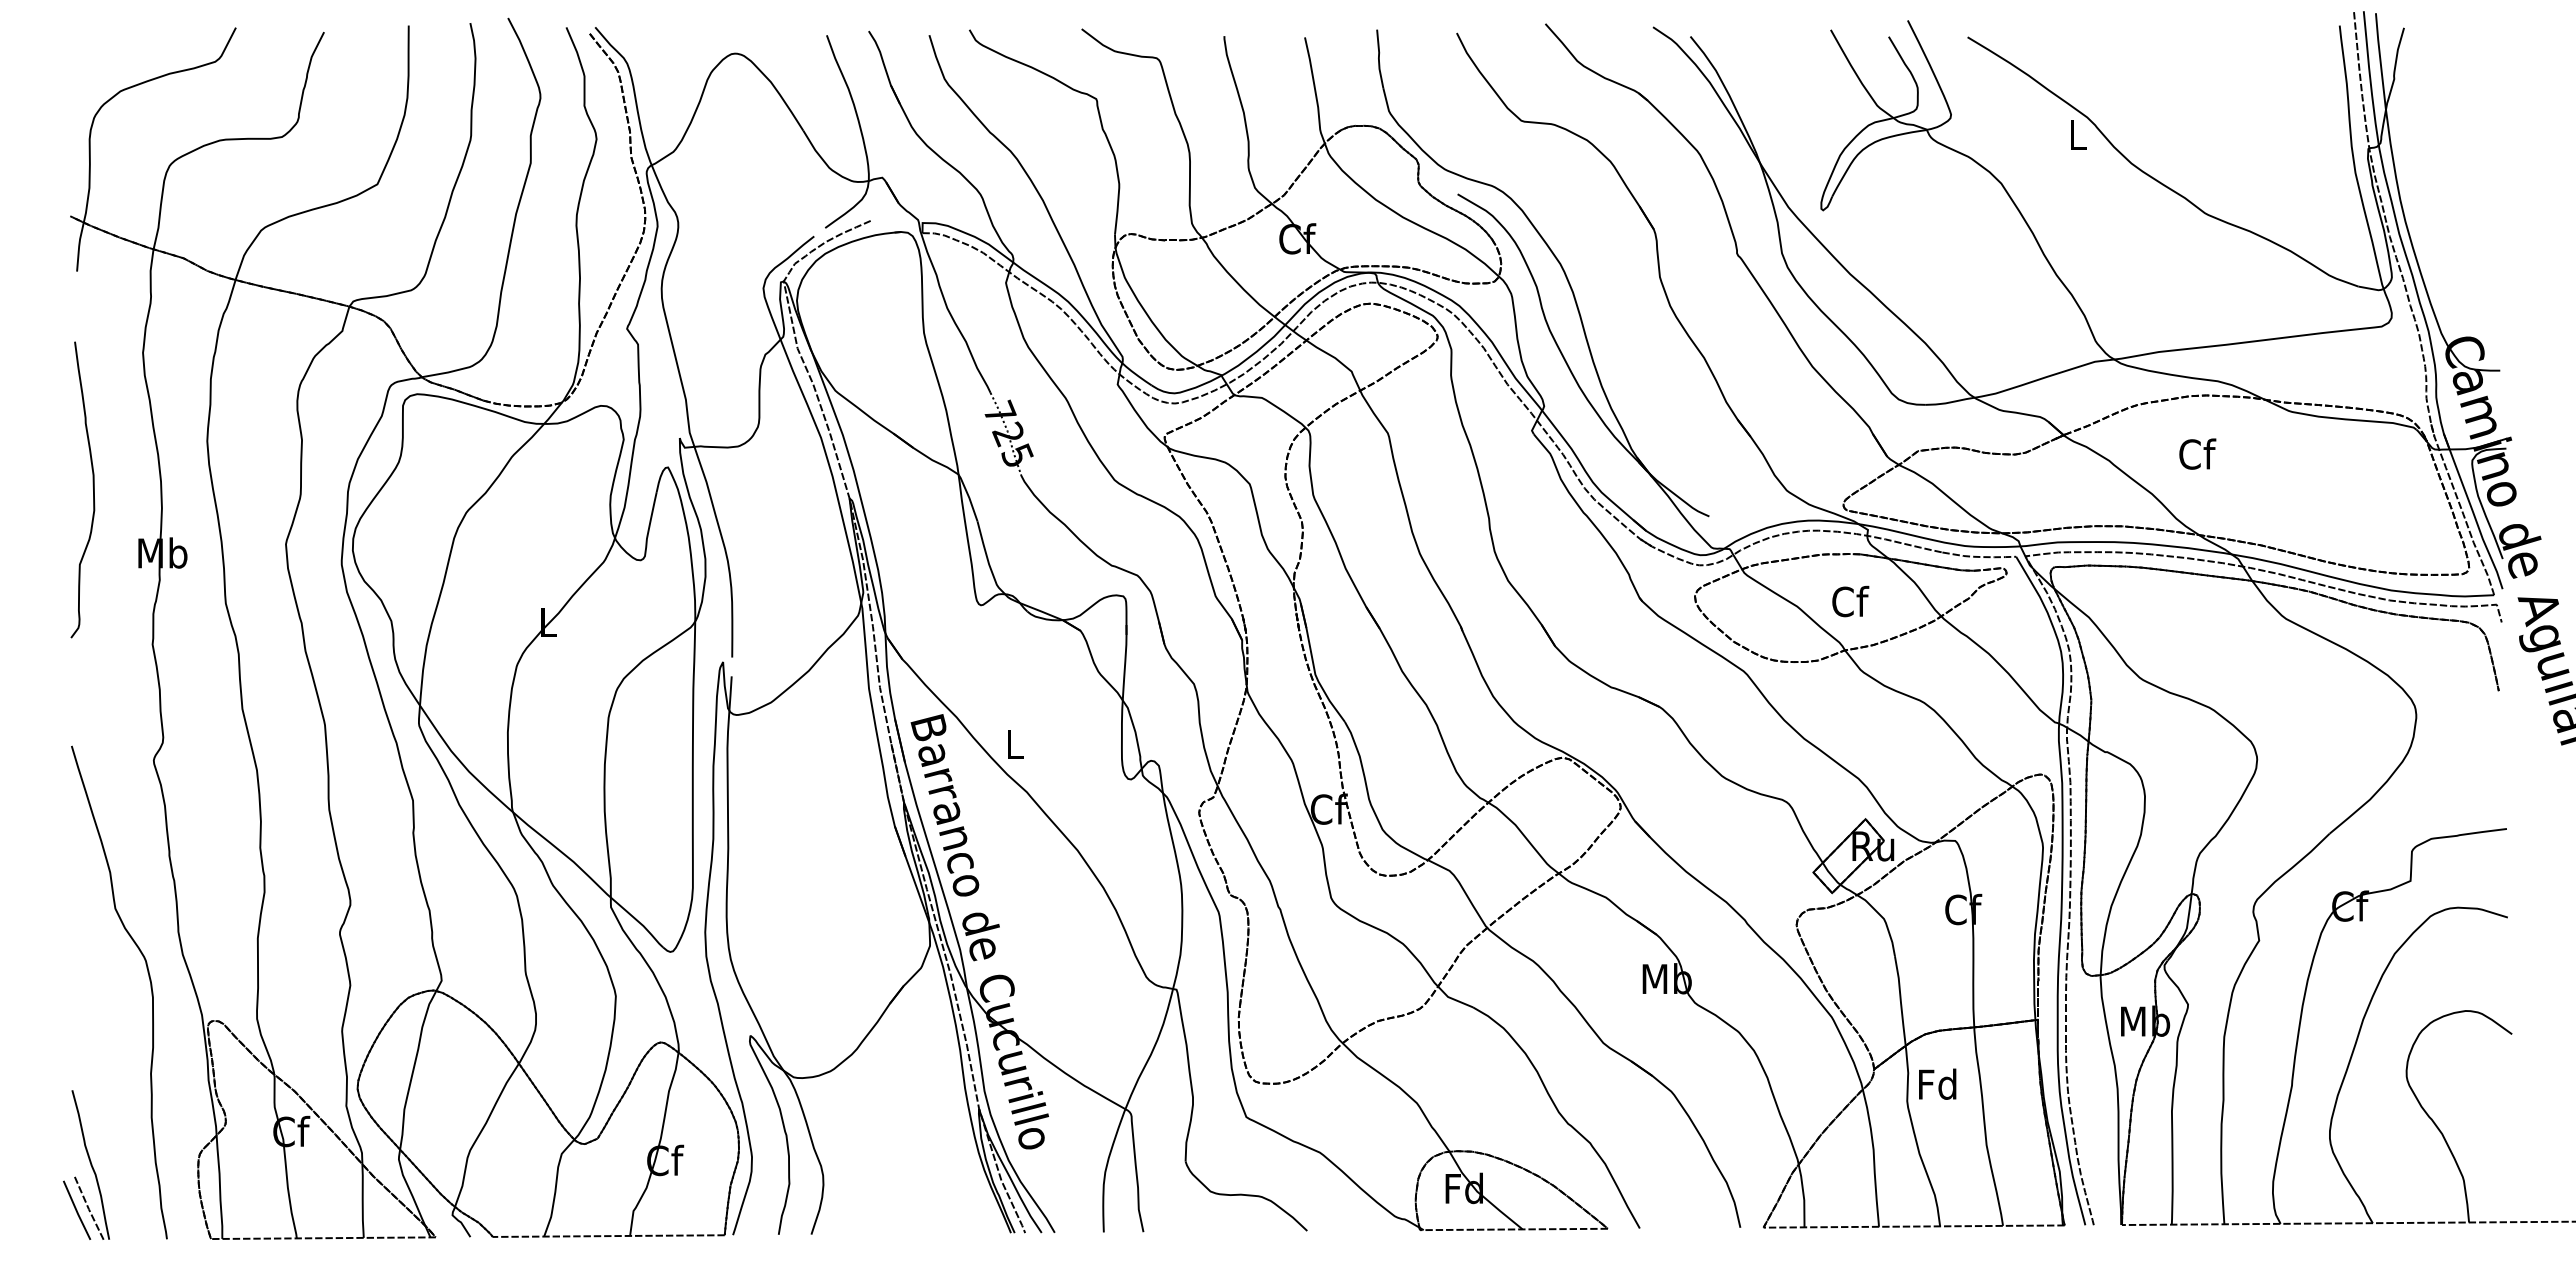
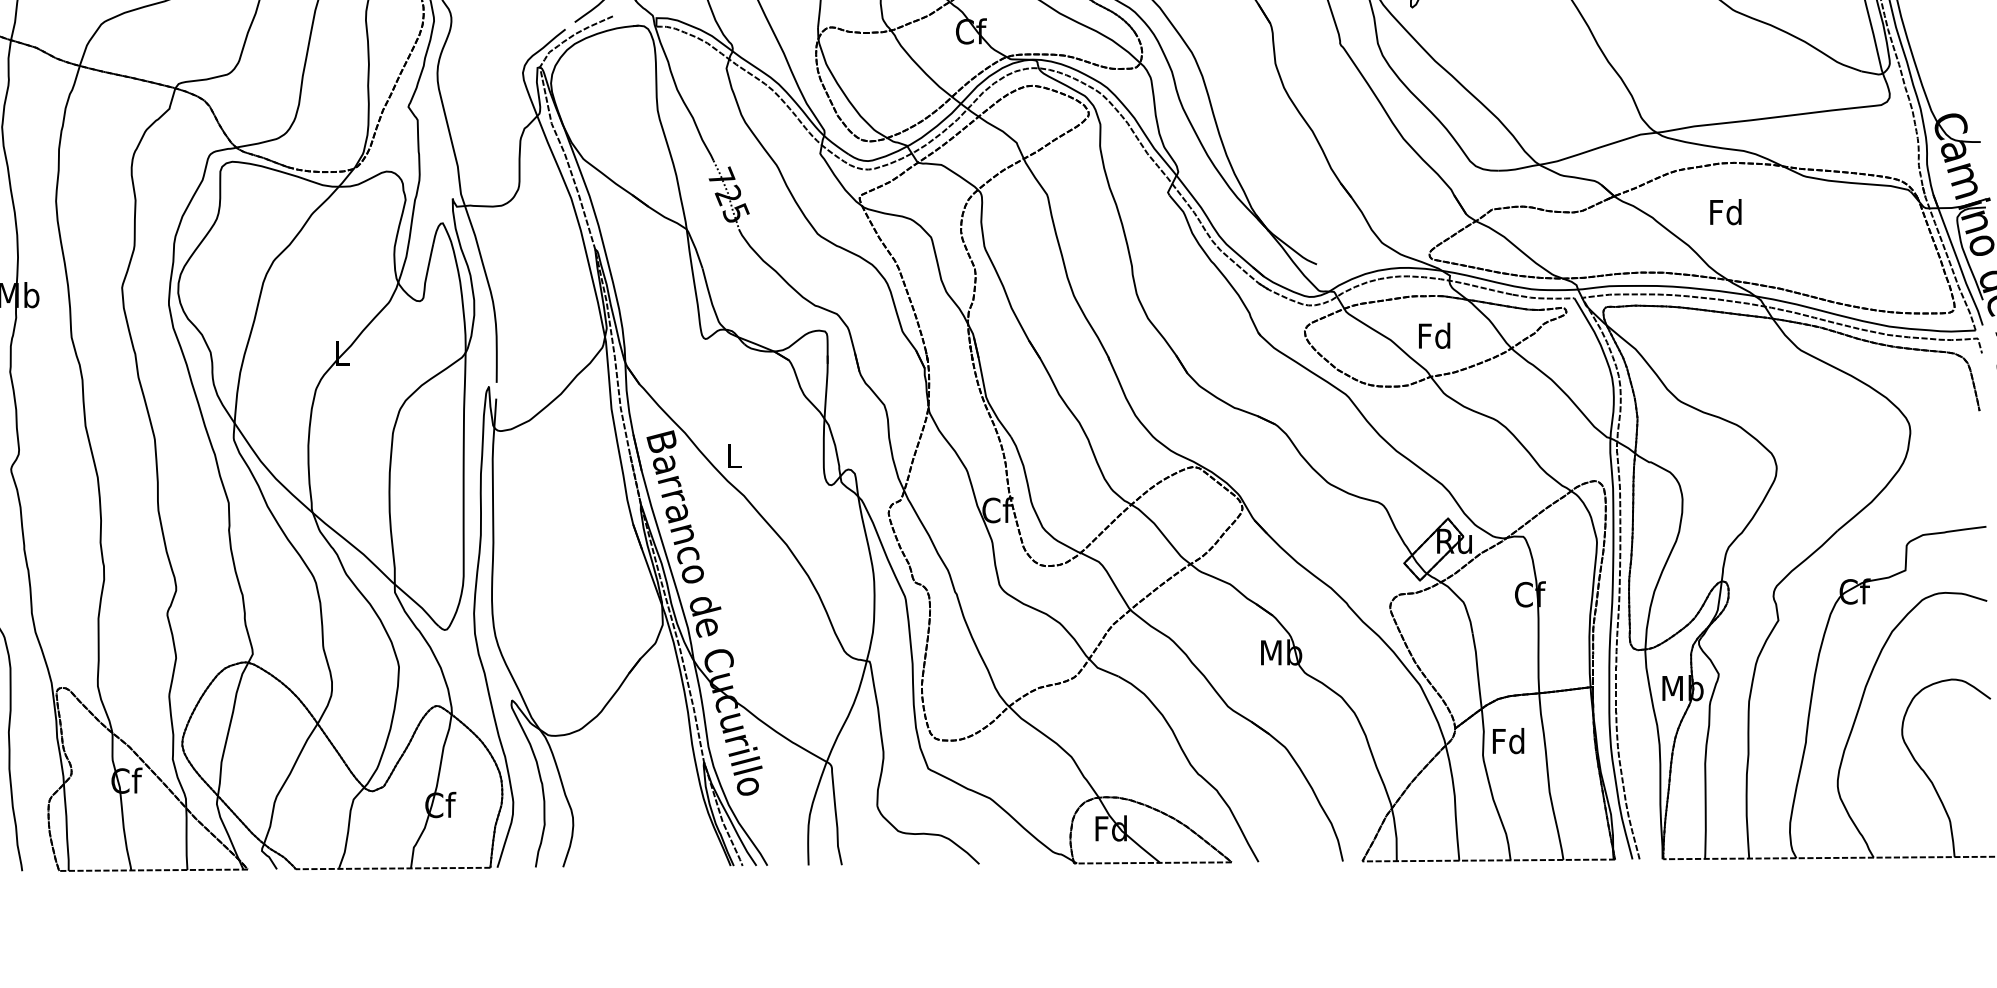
text: (2197, 453) -> (1726, 211), Cf -> Fd
text: (1849, 601) -> (1434, 335), Cf -> Fd

